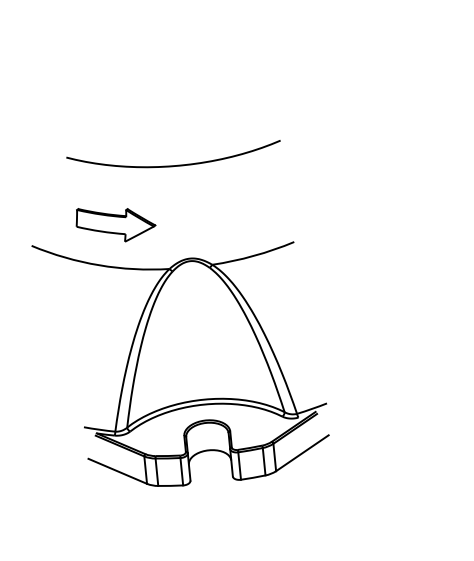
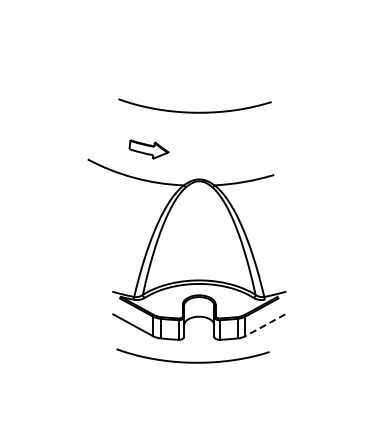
part: (115, 223) -> (148, 149), size x0.7
line: (302, 453) -> (265, 325), solid -> dashed
curve: (205, 513) -> (192, 361), added

